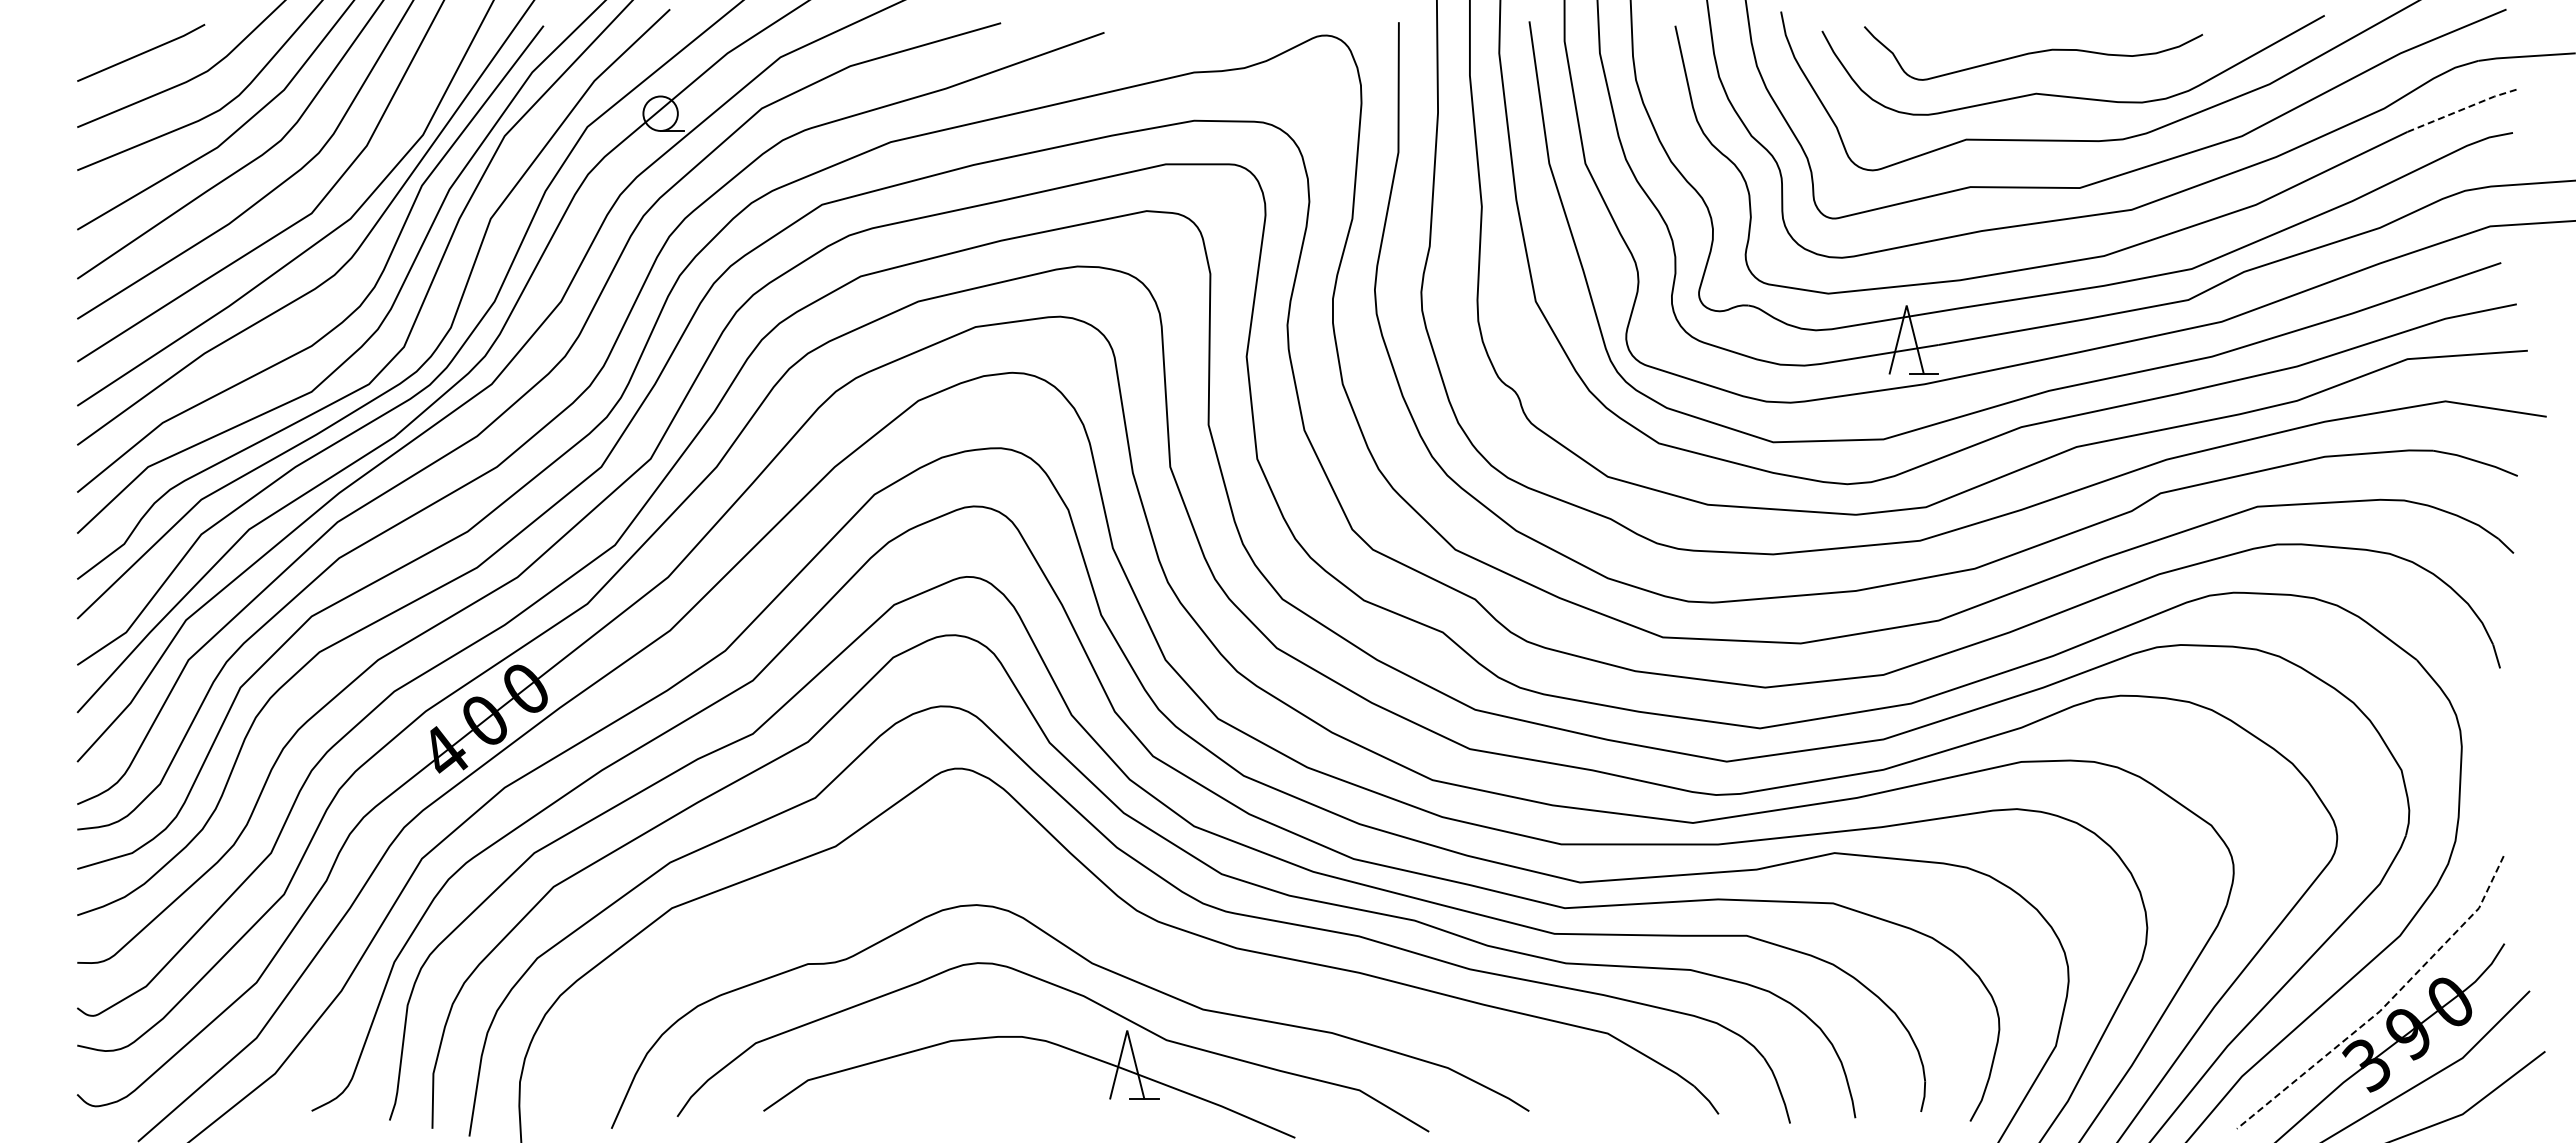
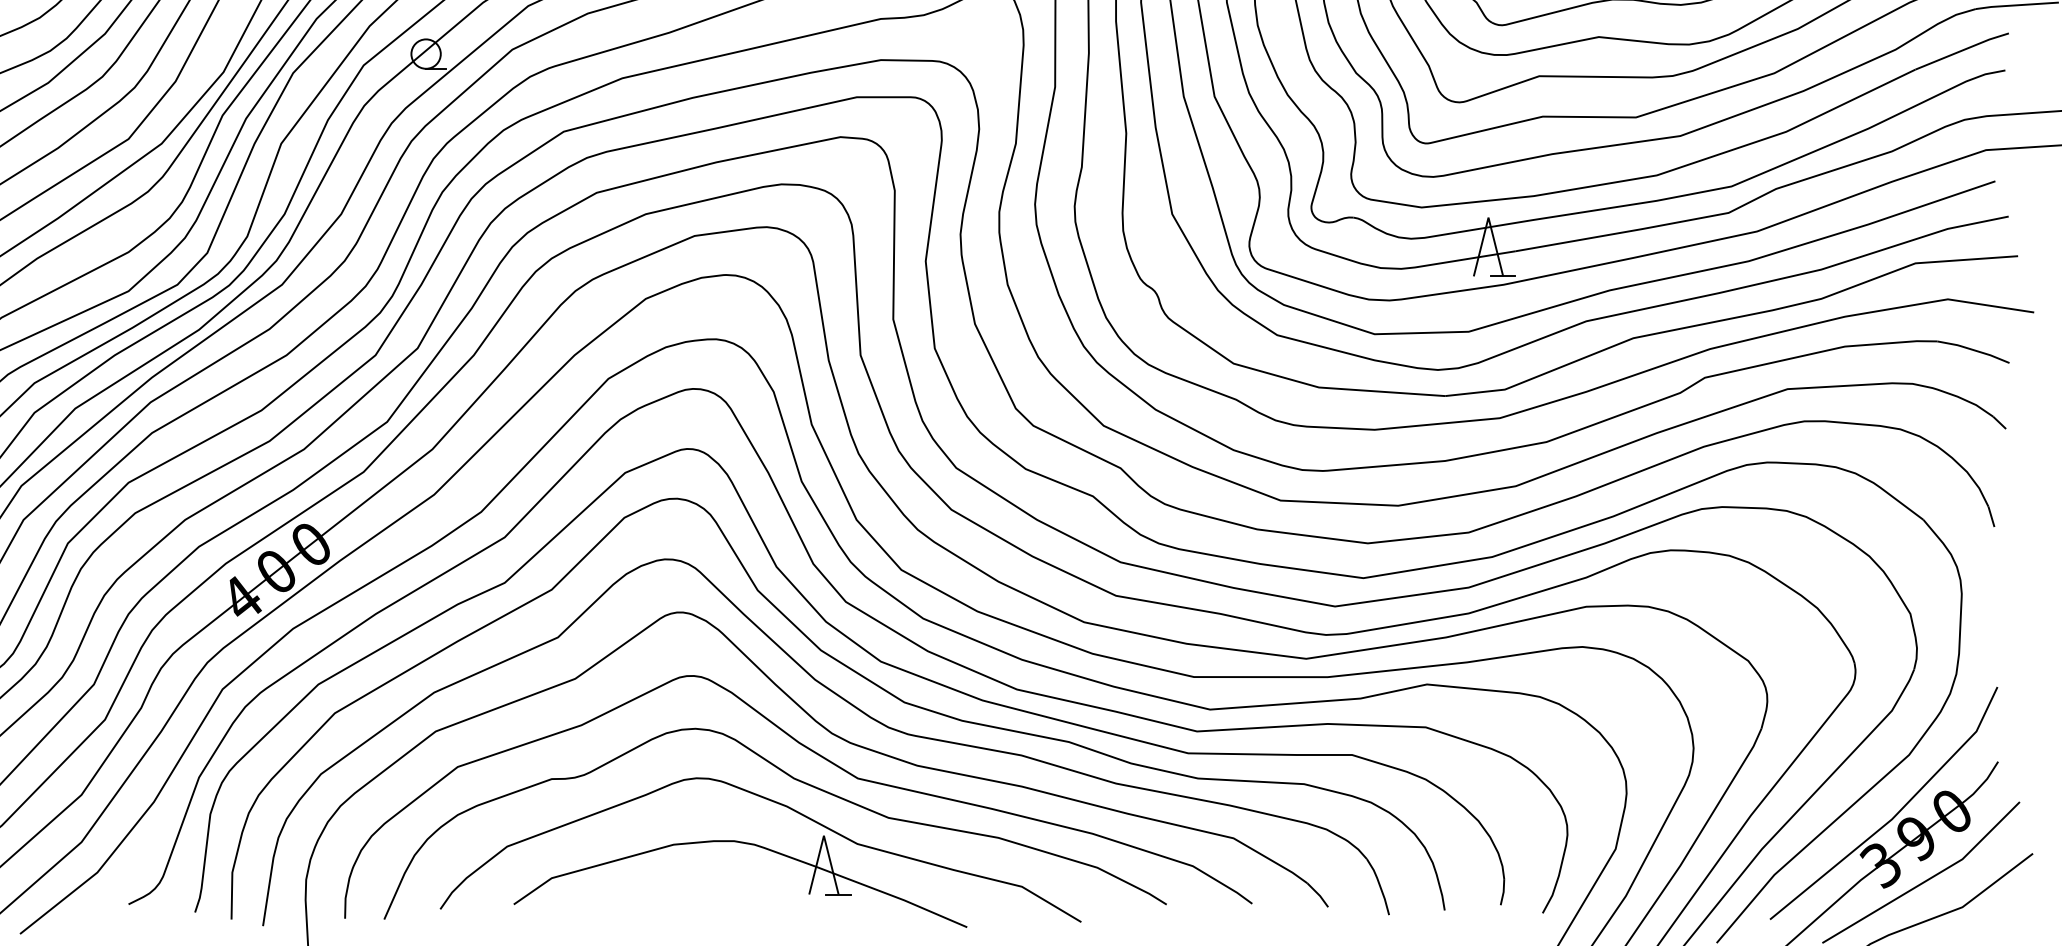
line: (2462, 109) -> (1962, 50), dashed -> solid
curve: (1125, 939) -> (822, 758), added
line: (2385, 1005) -> (1896, 814), dashed -> solid

